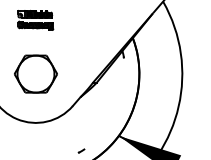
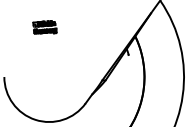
part: (35, 20) -> (44, 27), size x0.7
part: (35, 73) -> (48, 76), removed

